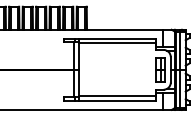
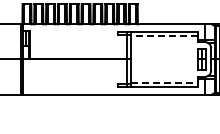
line: (117, 43) -> (164, 36), solid -> dashed
line: (117, 96) -> (164, 82), solid -> dashed

